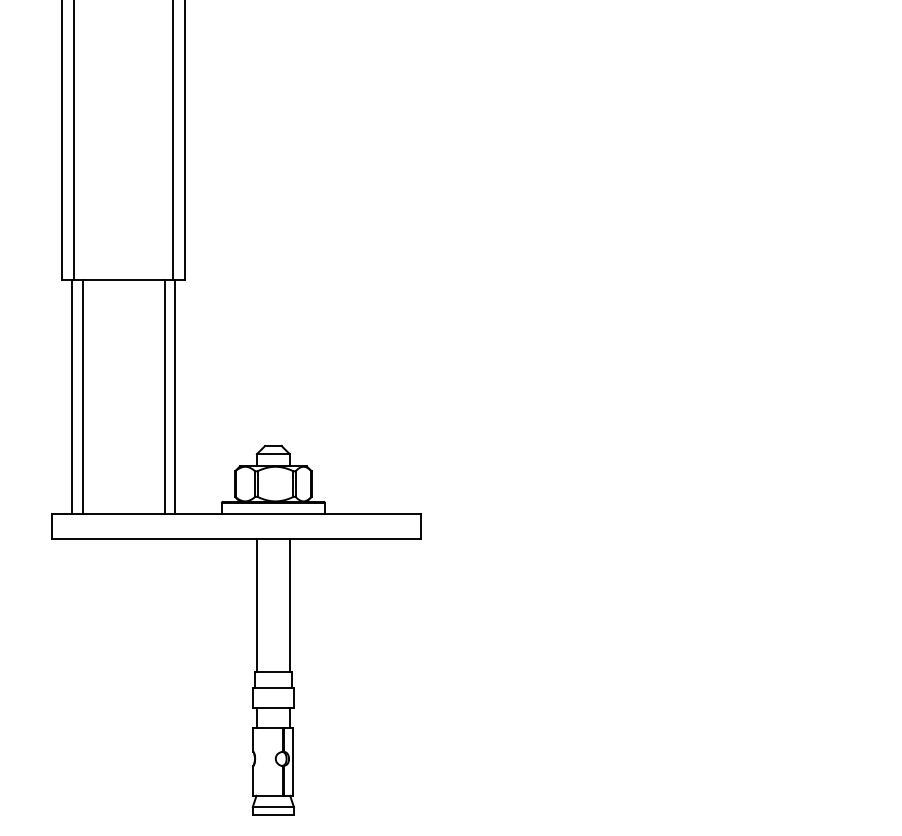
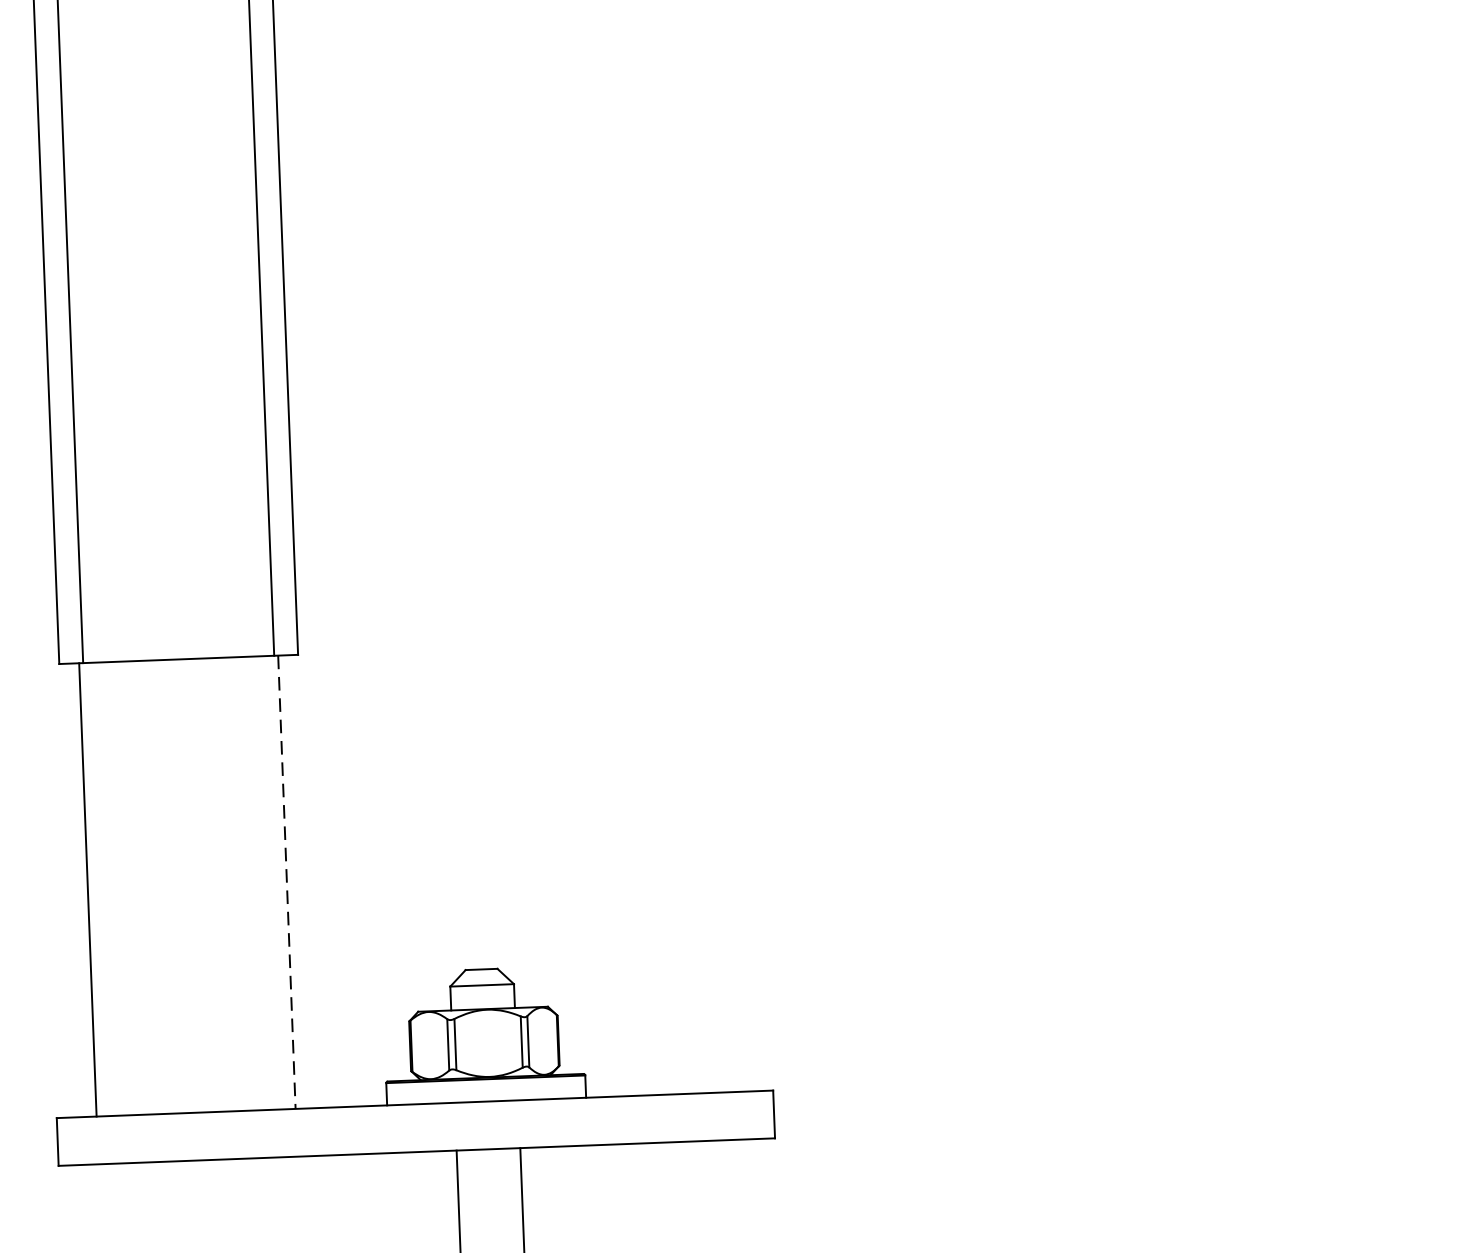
line: (82, 397) -> (107, 889), removed
line: (164, 397) -> (266, 883), removed
line: (174, 397) -> (286, 882), solid -> dashed

